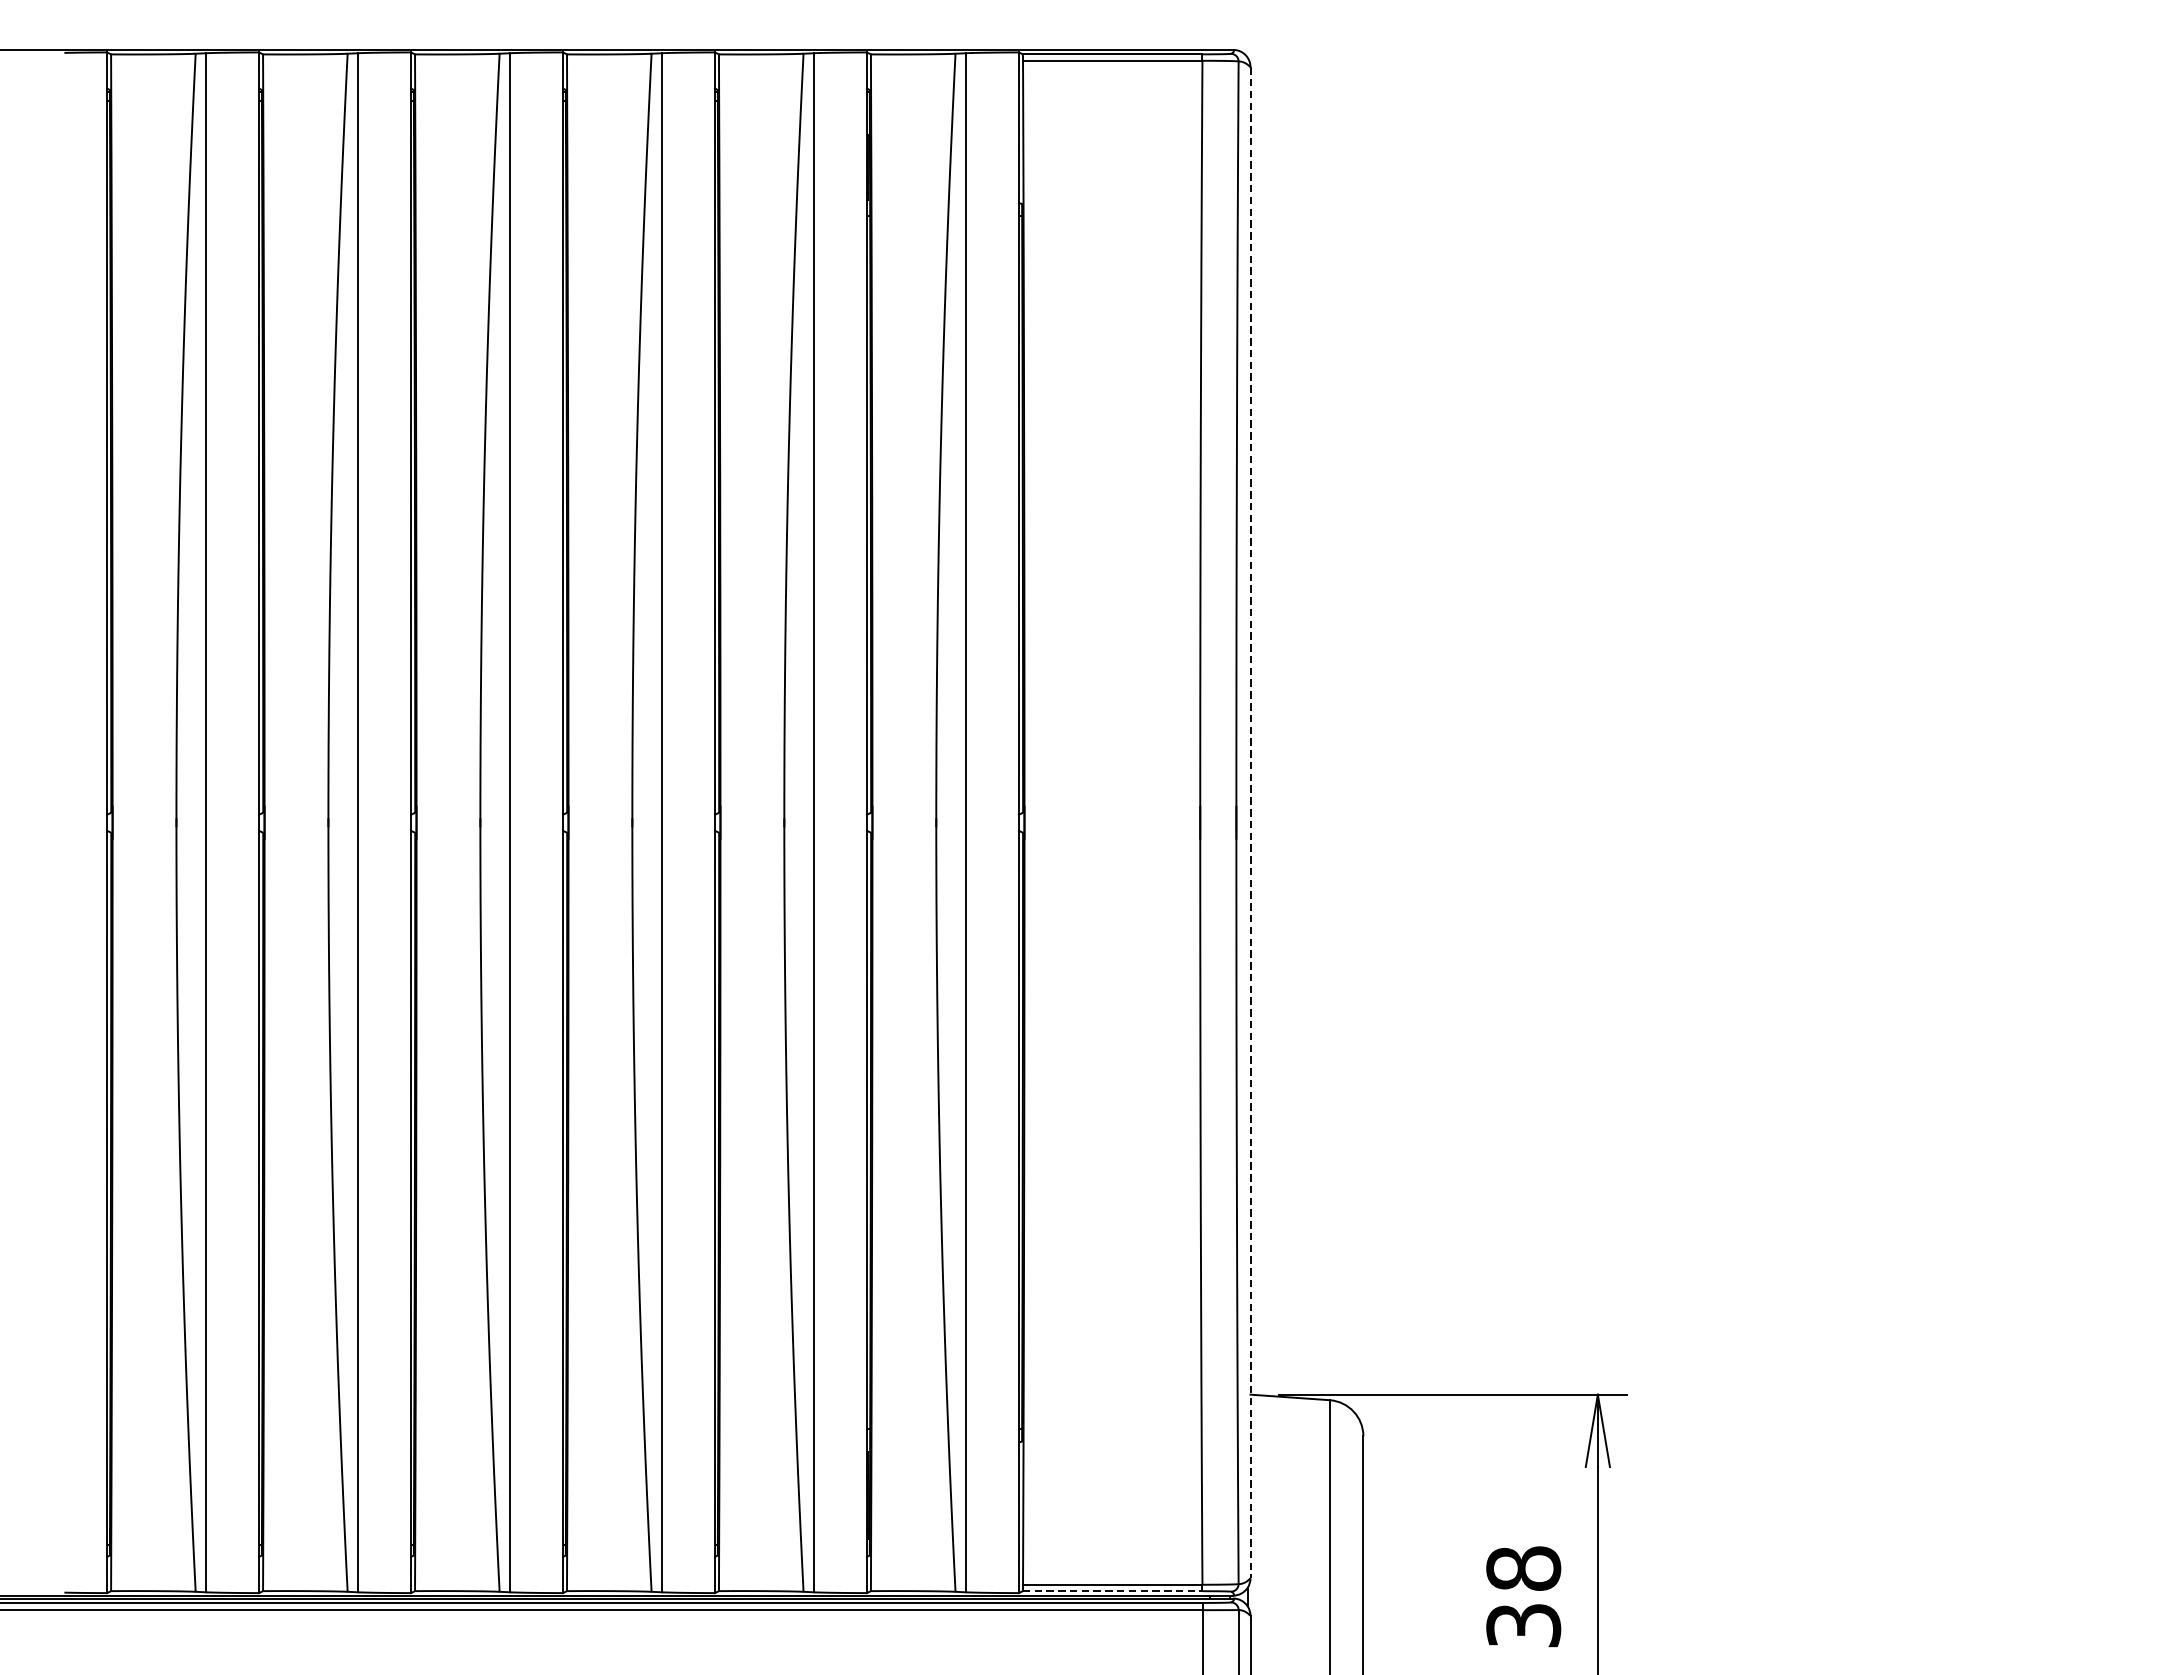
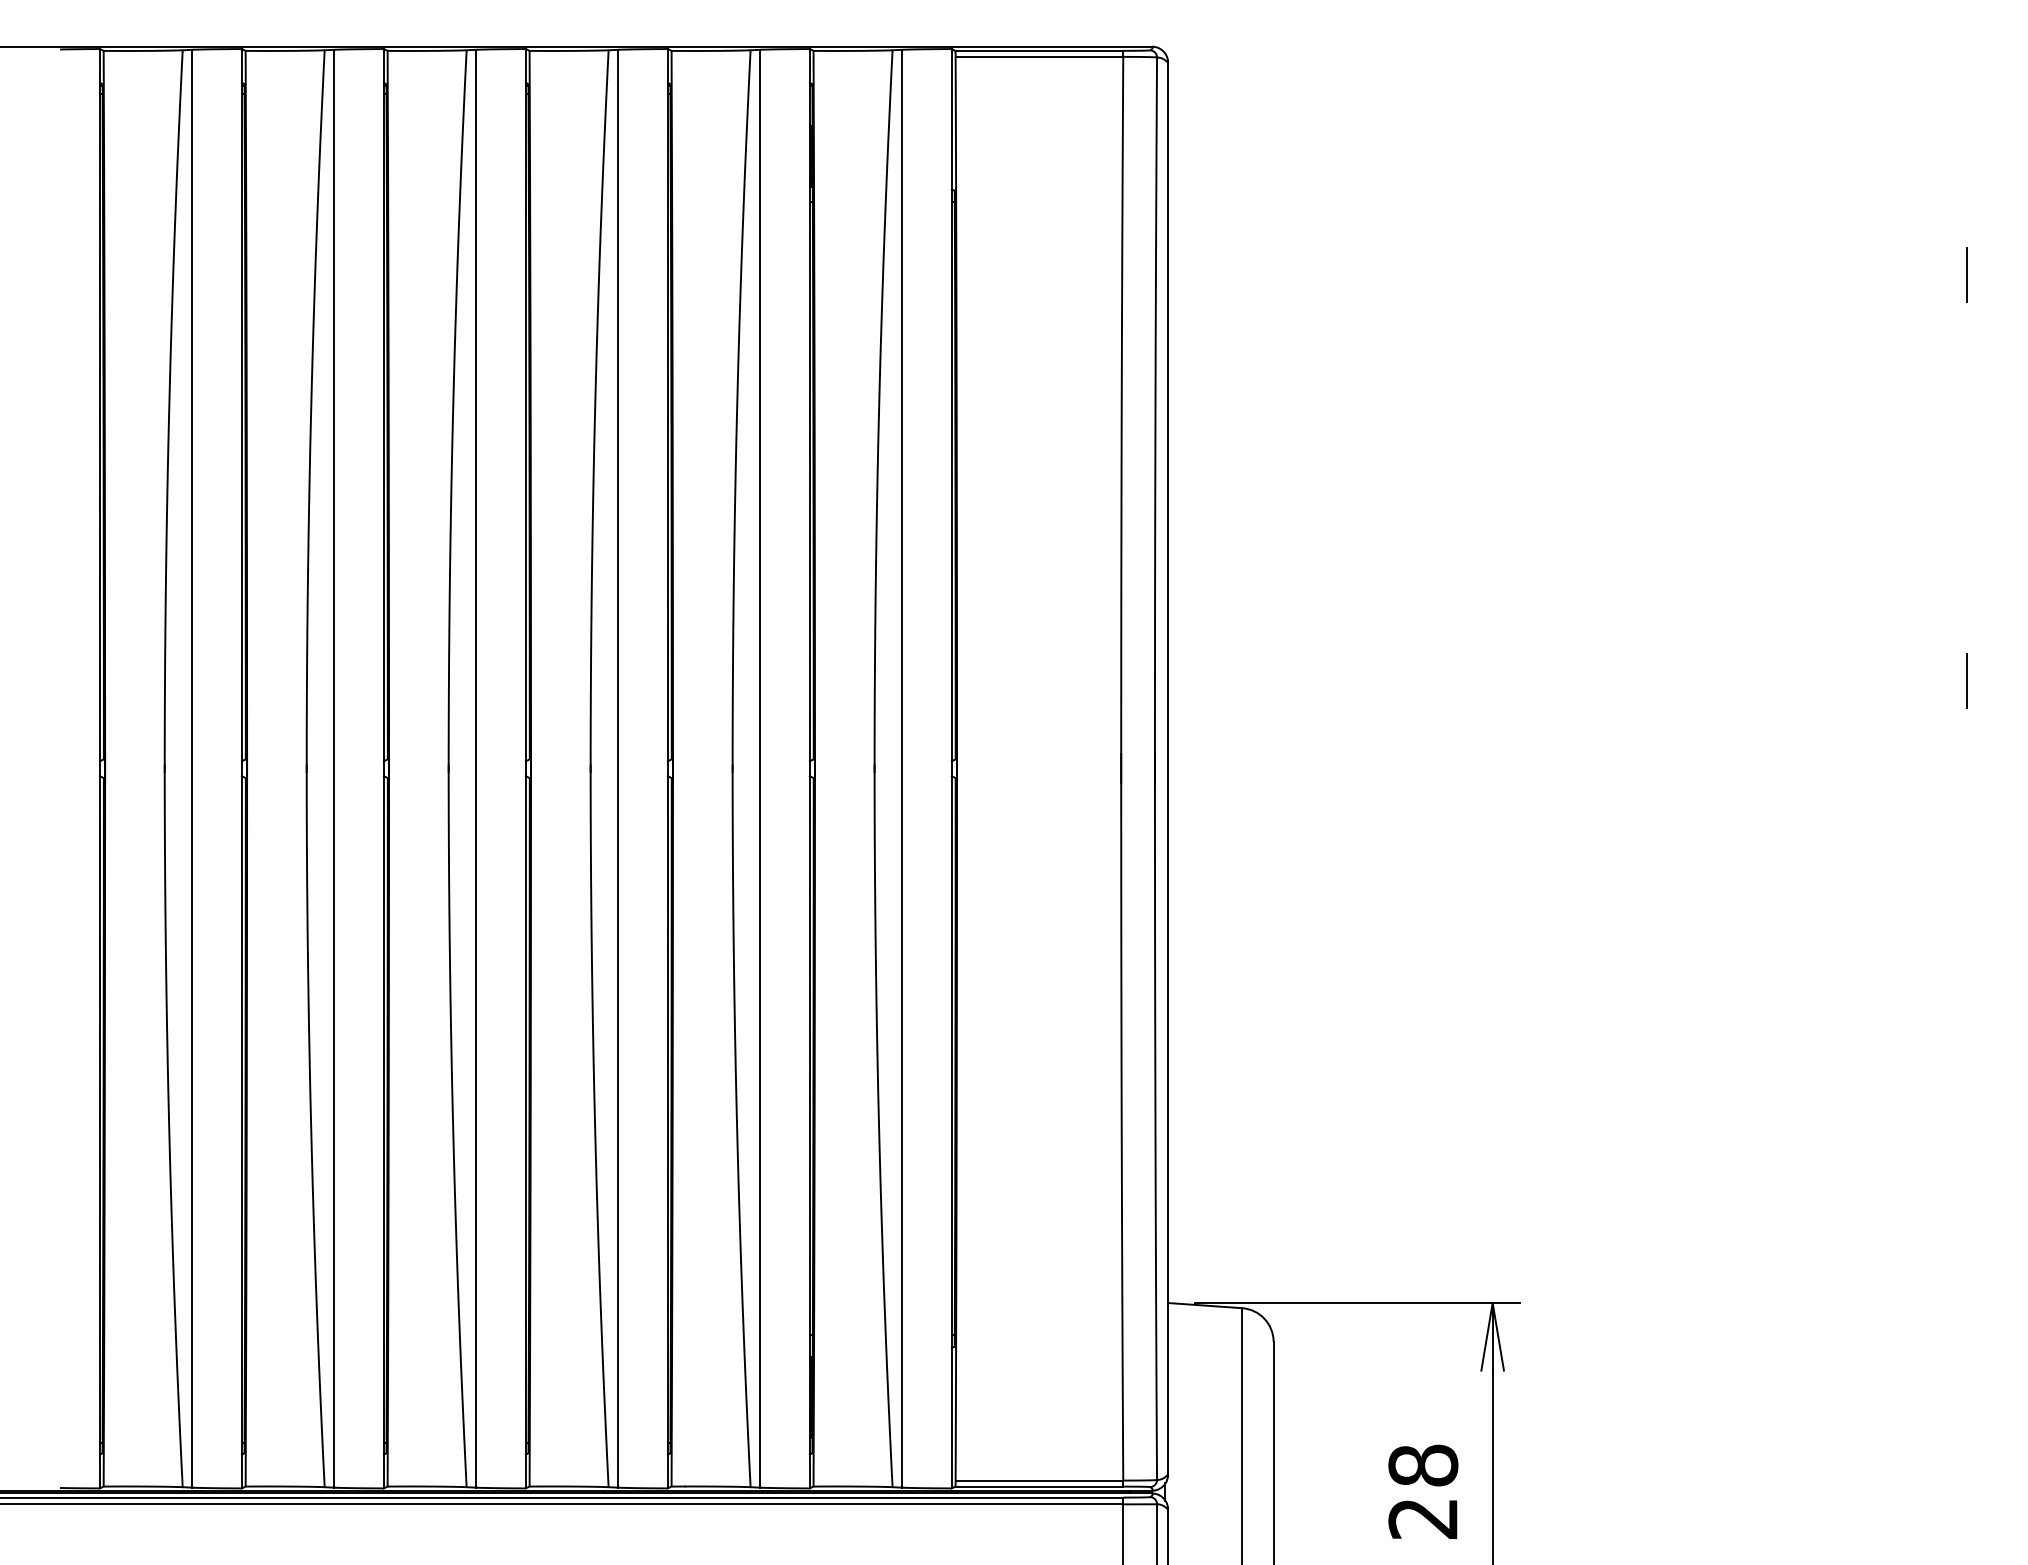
line: (2106, 294) -> (1967, 275), added
line: (2105, 728) -> (1966, 680), added
line: (1250, 822) -> (1168, 768), dashed -> solid
line: (1112, 1591) -> (1039, 1486), dashed -> solid
text: (1523, 1625) -> (1423, 1518), 38 -> 28

